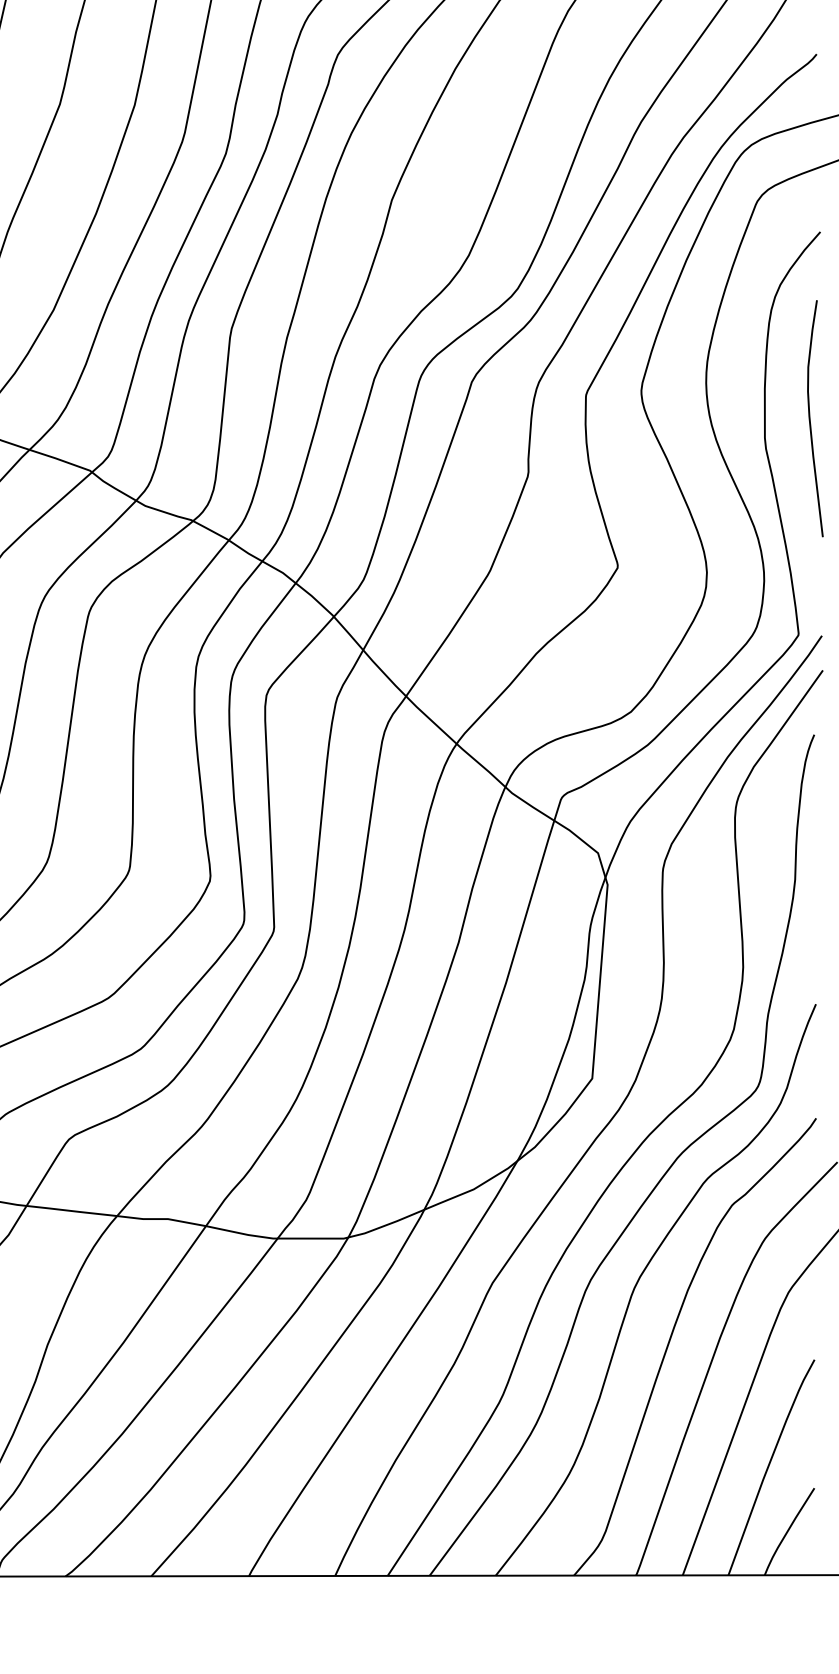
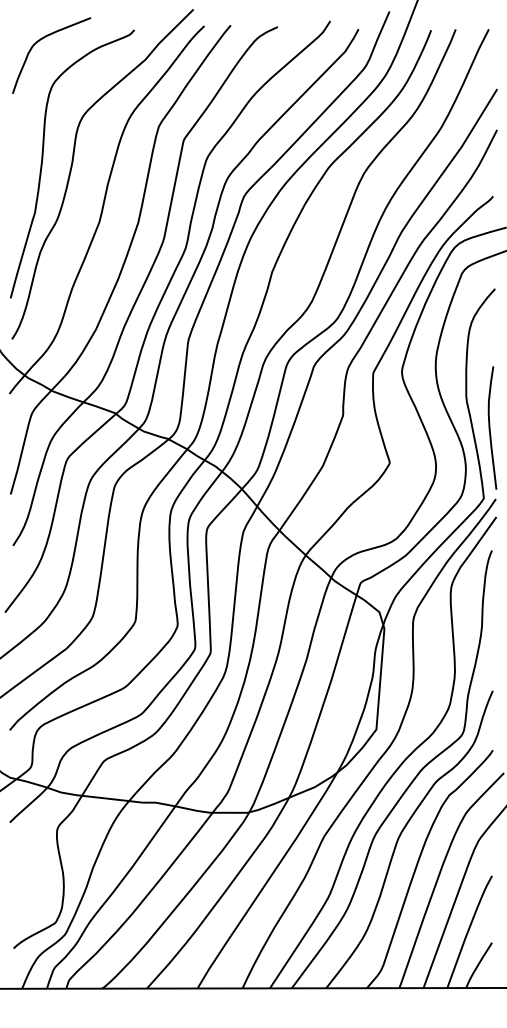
curve: (811, 417) -> (490, 427), moved

